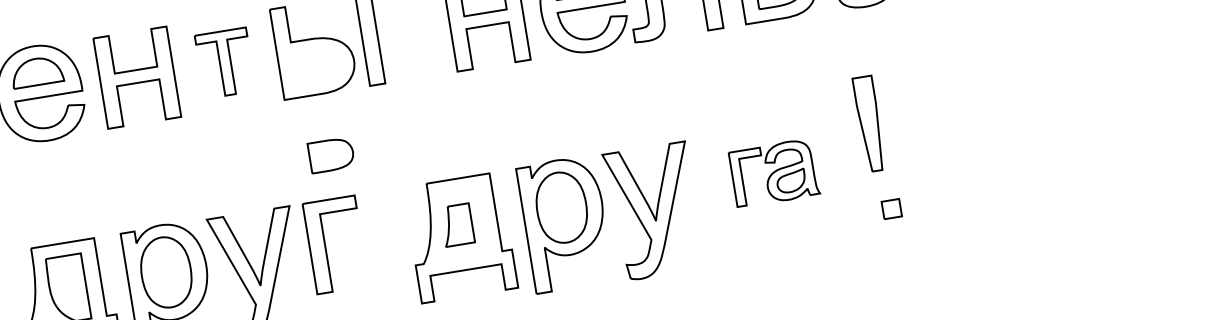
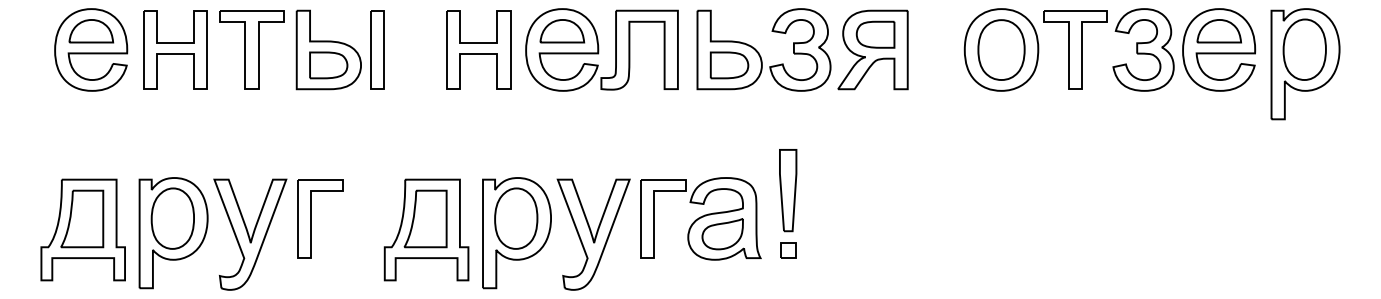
part: (224, 62) -> (251, 49), size x1.43
part: (331, 155) -> (328, 65), moved
part: (773, 172) -> (700, 218), size x1.67
part: (892, 208) -> (788, 250), moved
part: (457, 224) -> (425, 218), size x1.67

